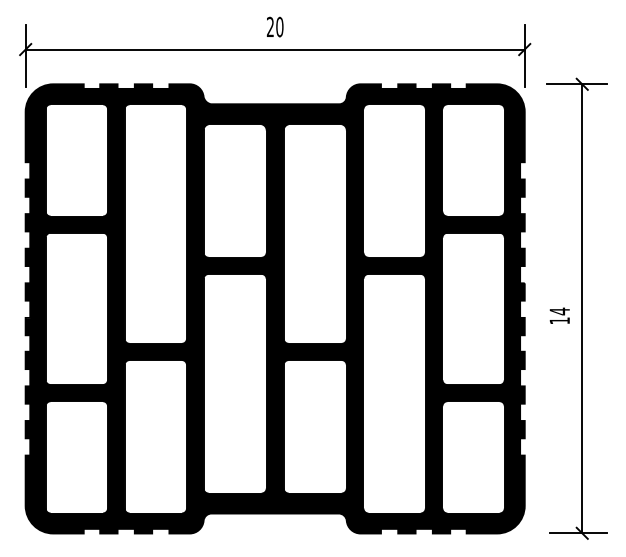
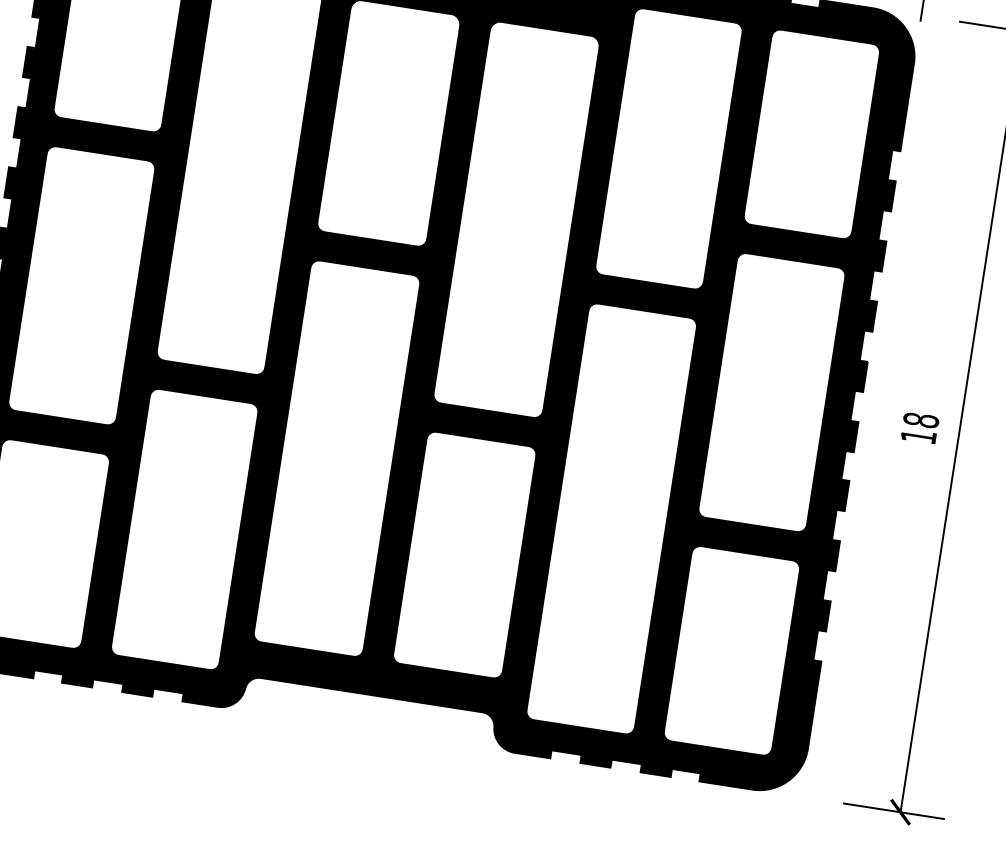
text: (559, 311) -> (920, 420), 14 -> 18

